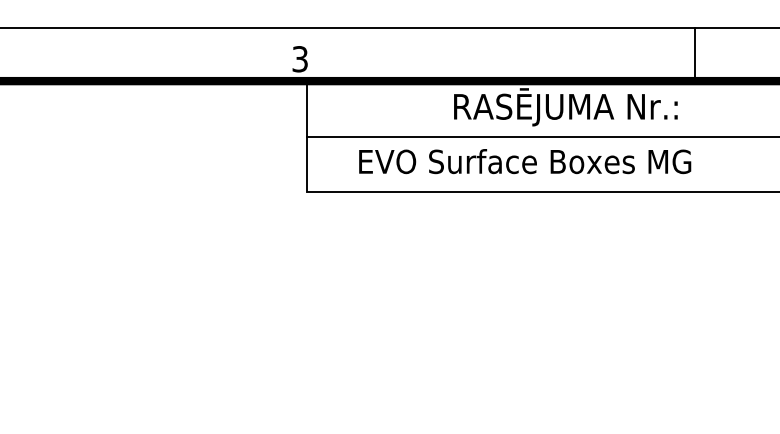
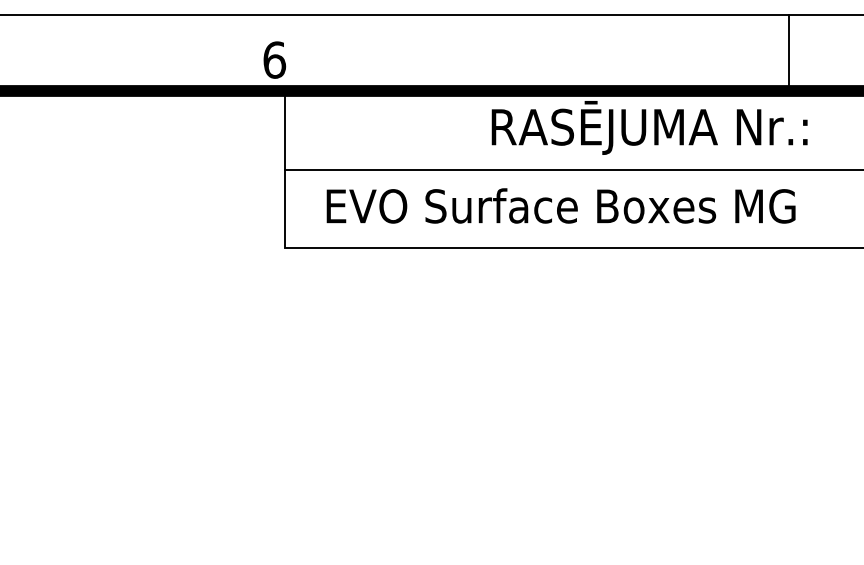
line: (695, 52) -> (788, 50), moved
text: (300, 59) -> (275, 60), 3 -> 6
text: (525, 161) -> (561, 205), moved

